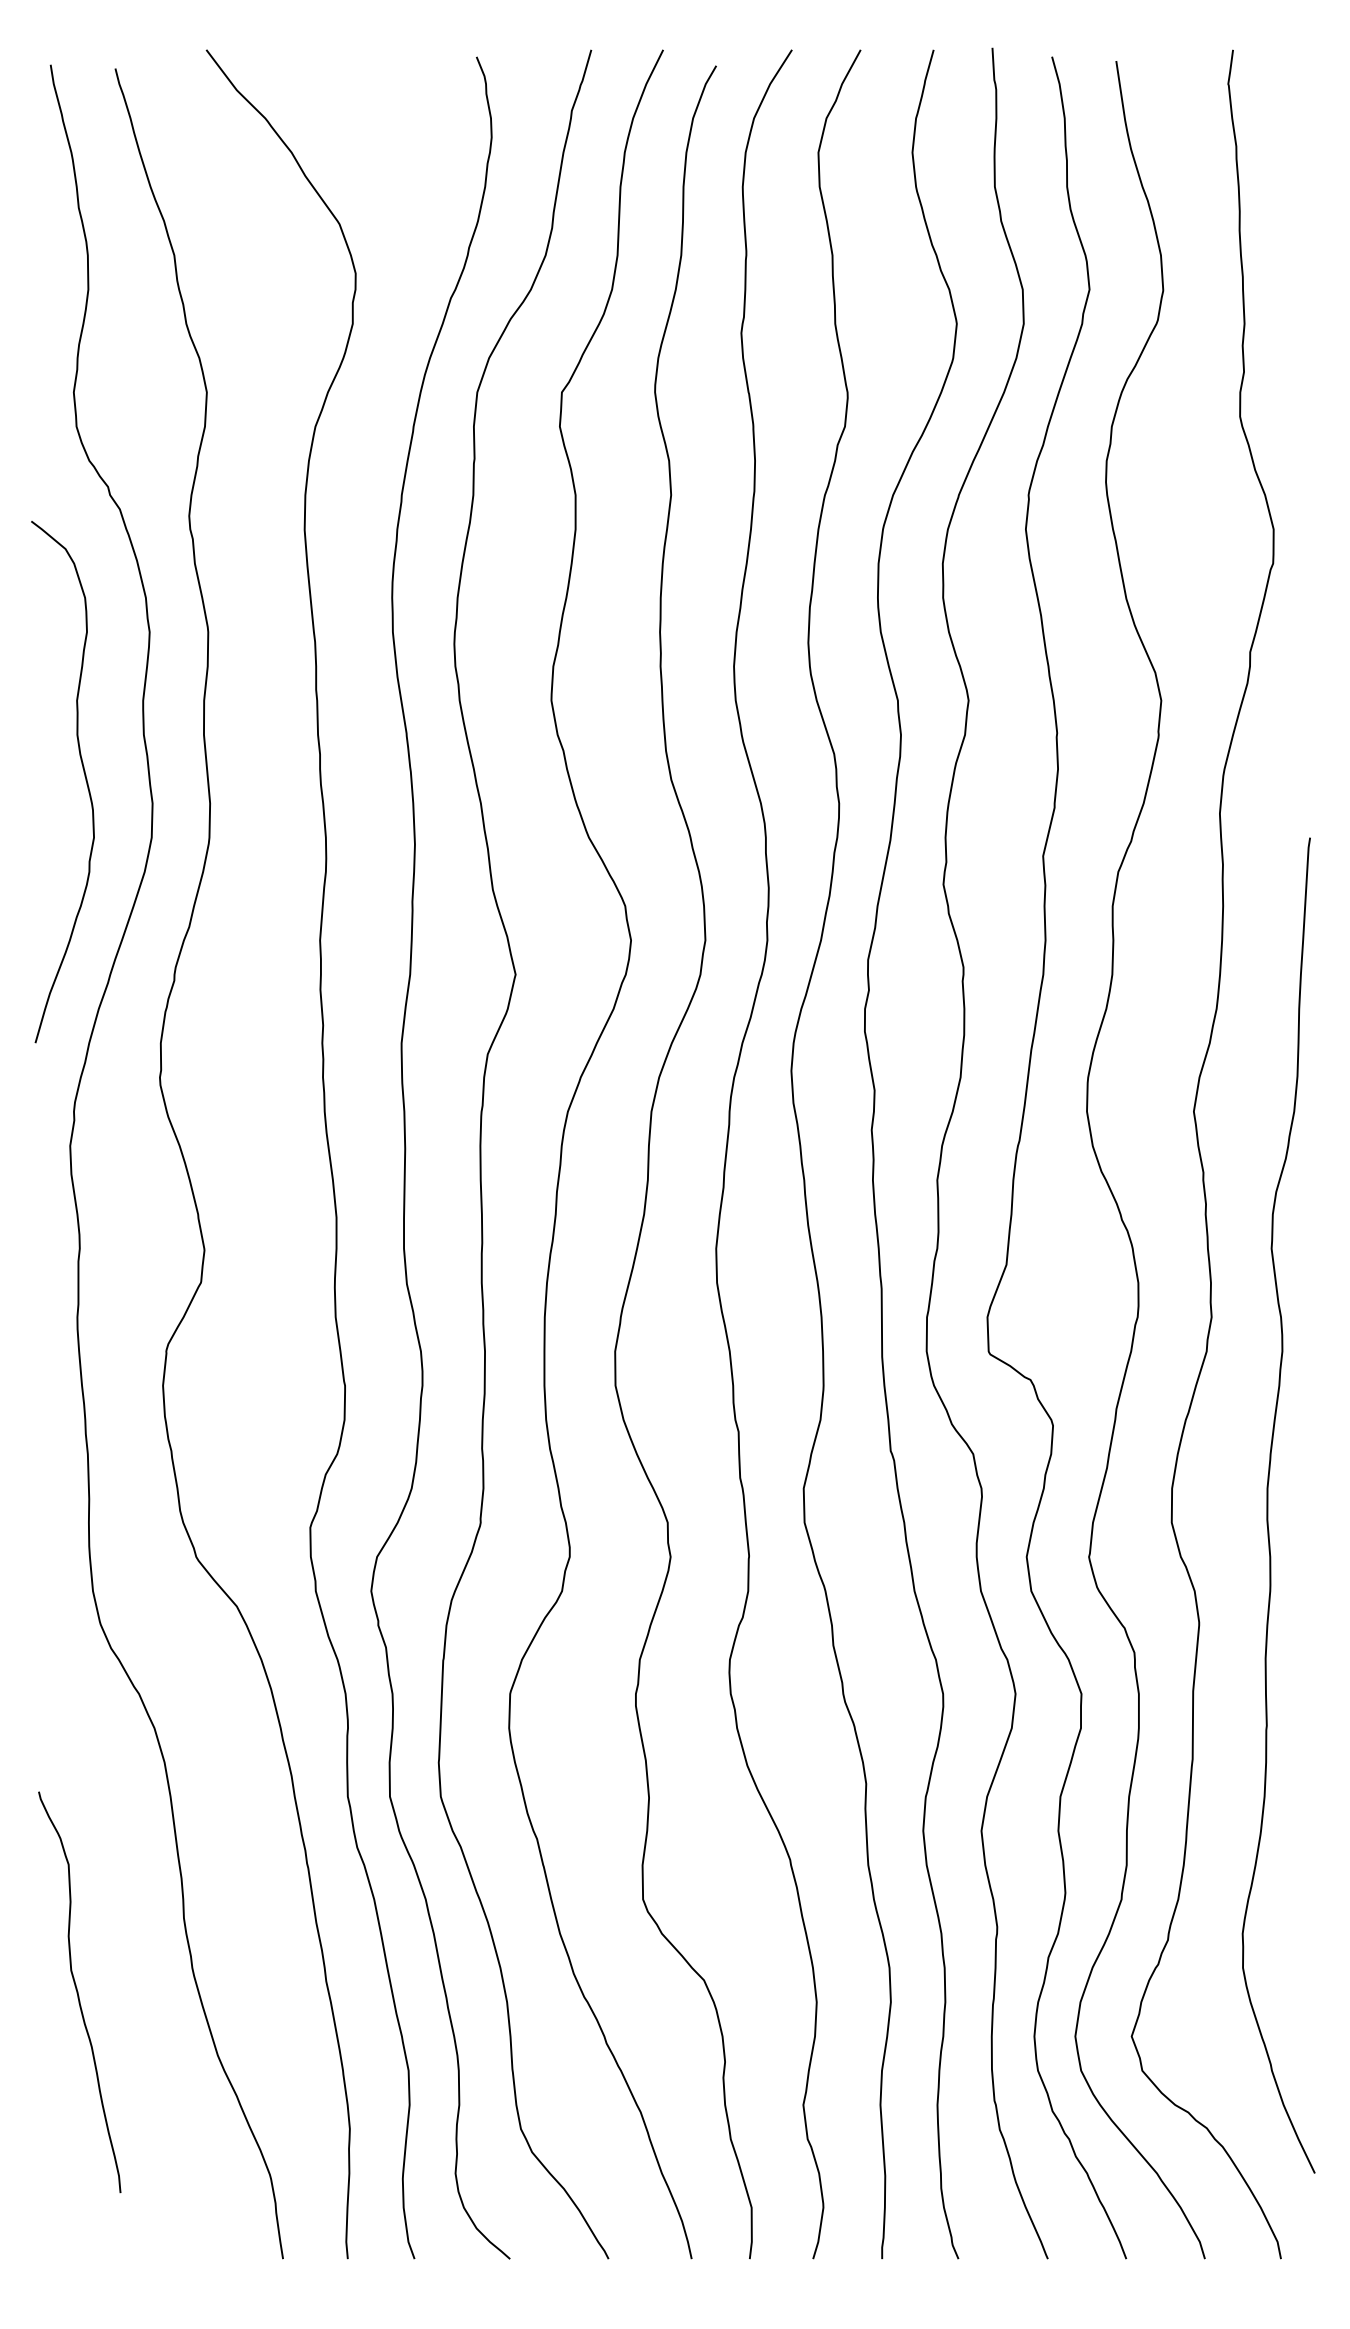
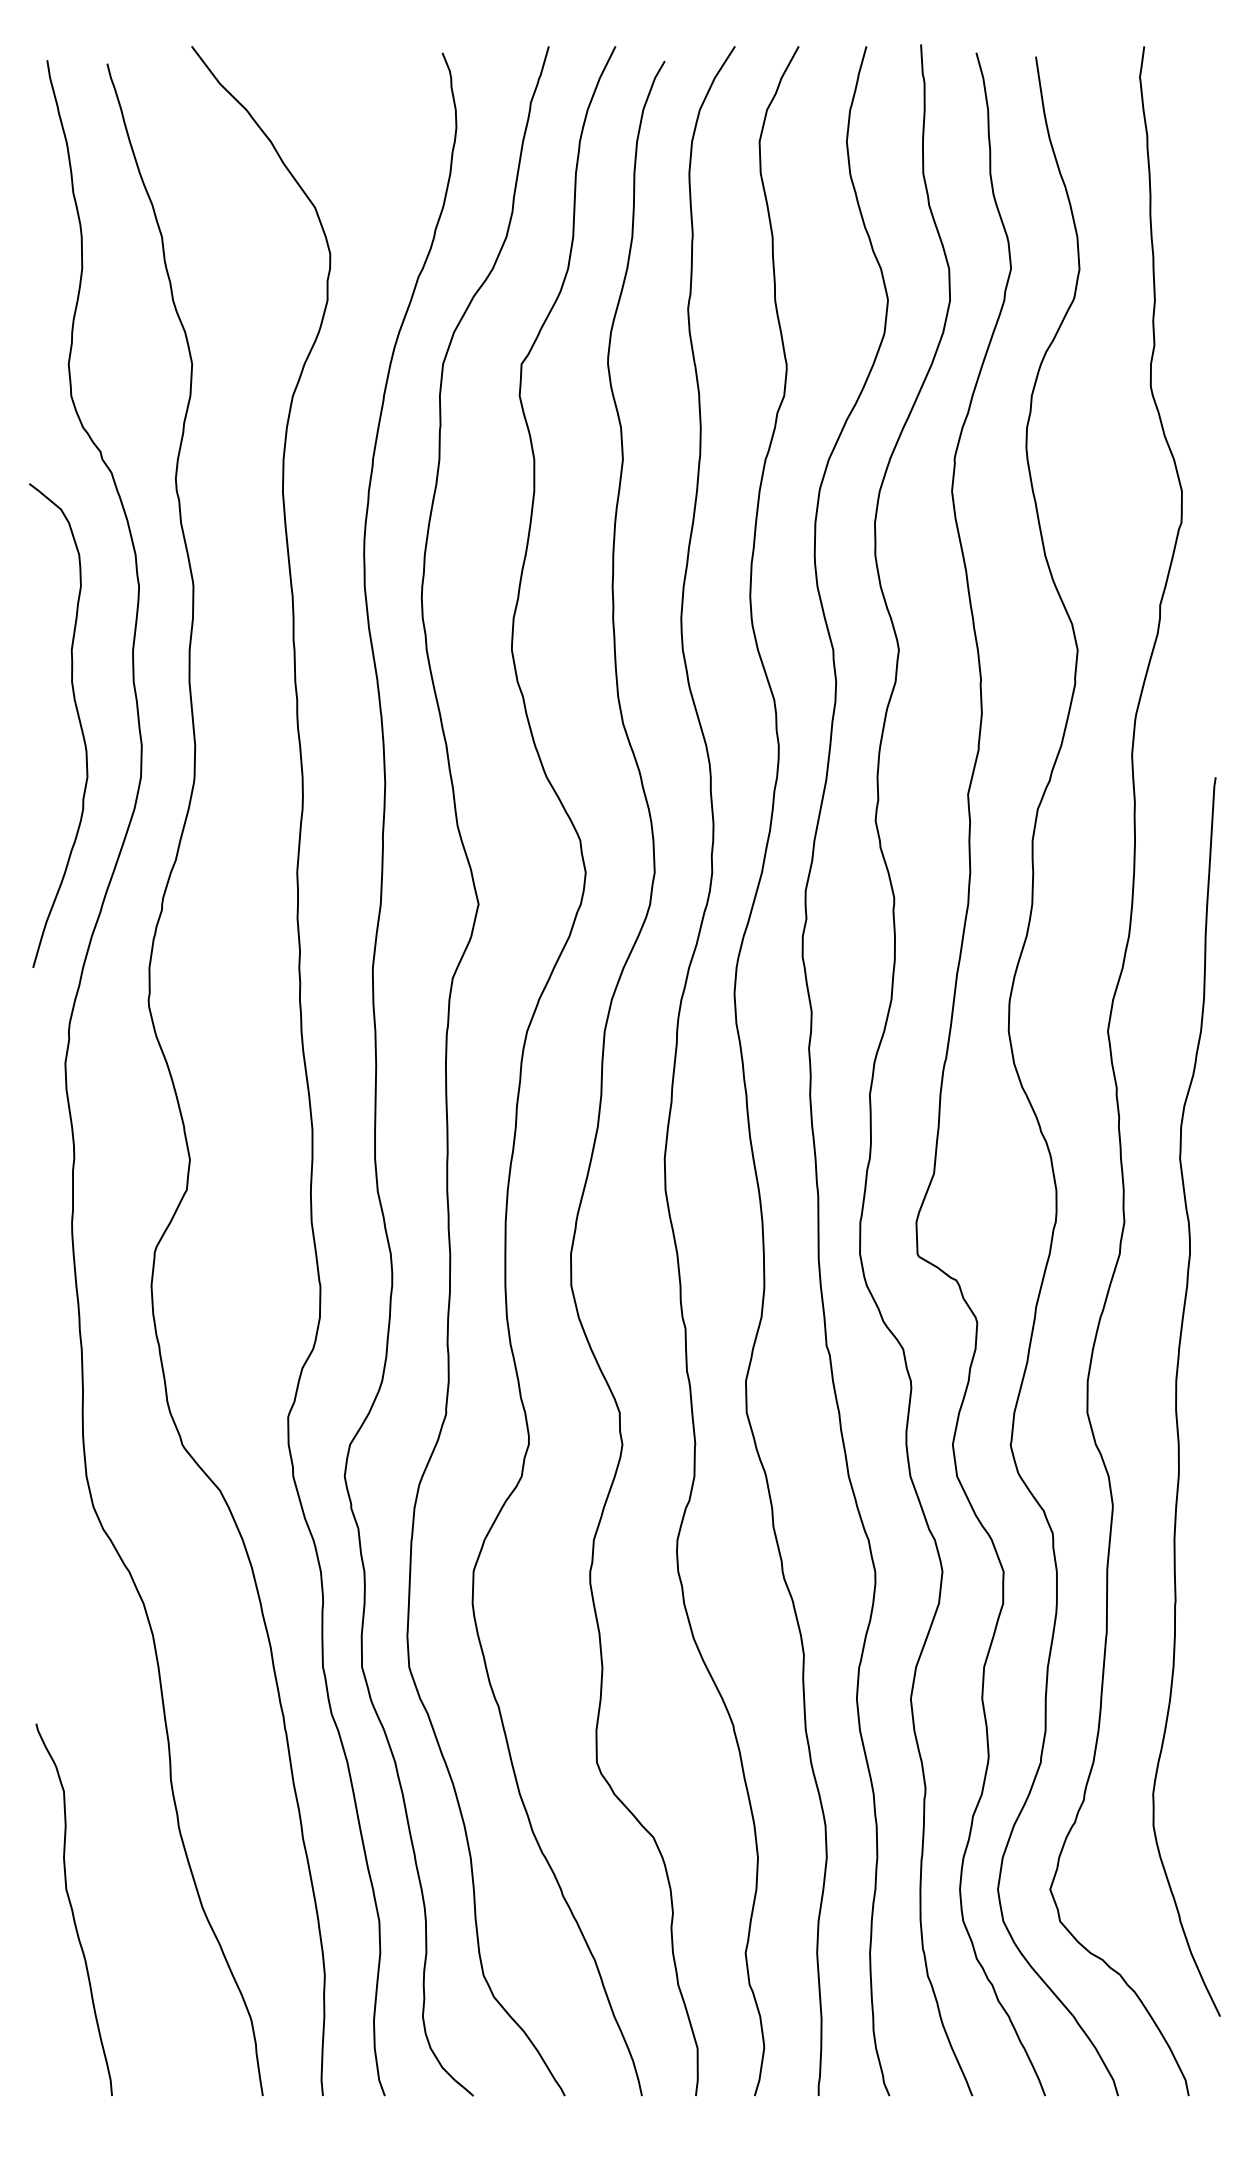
curve: (78, 1992) -> (73, 1909), moved

